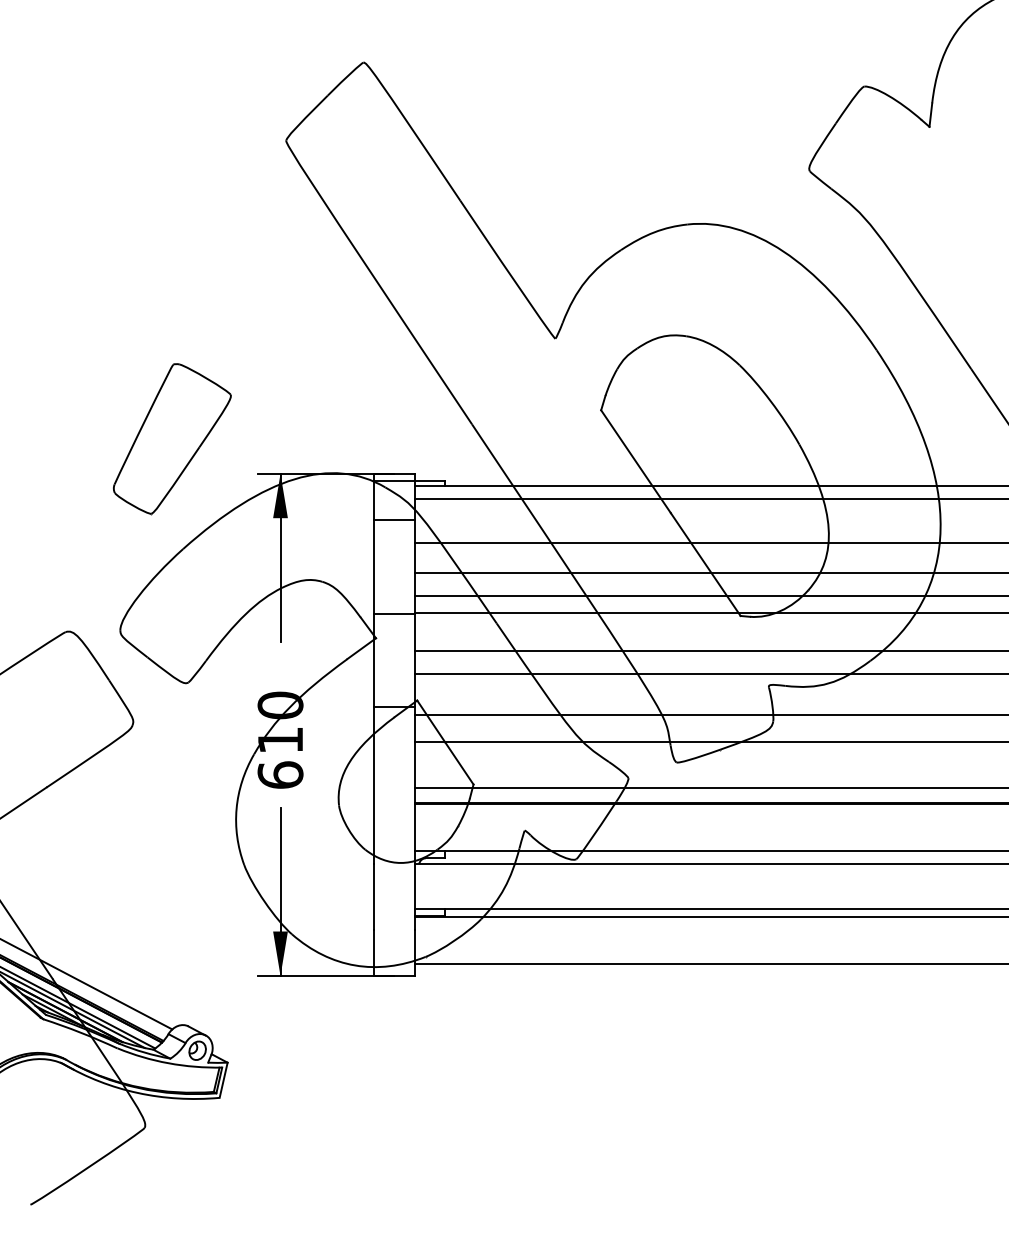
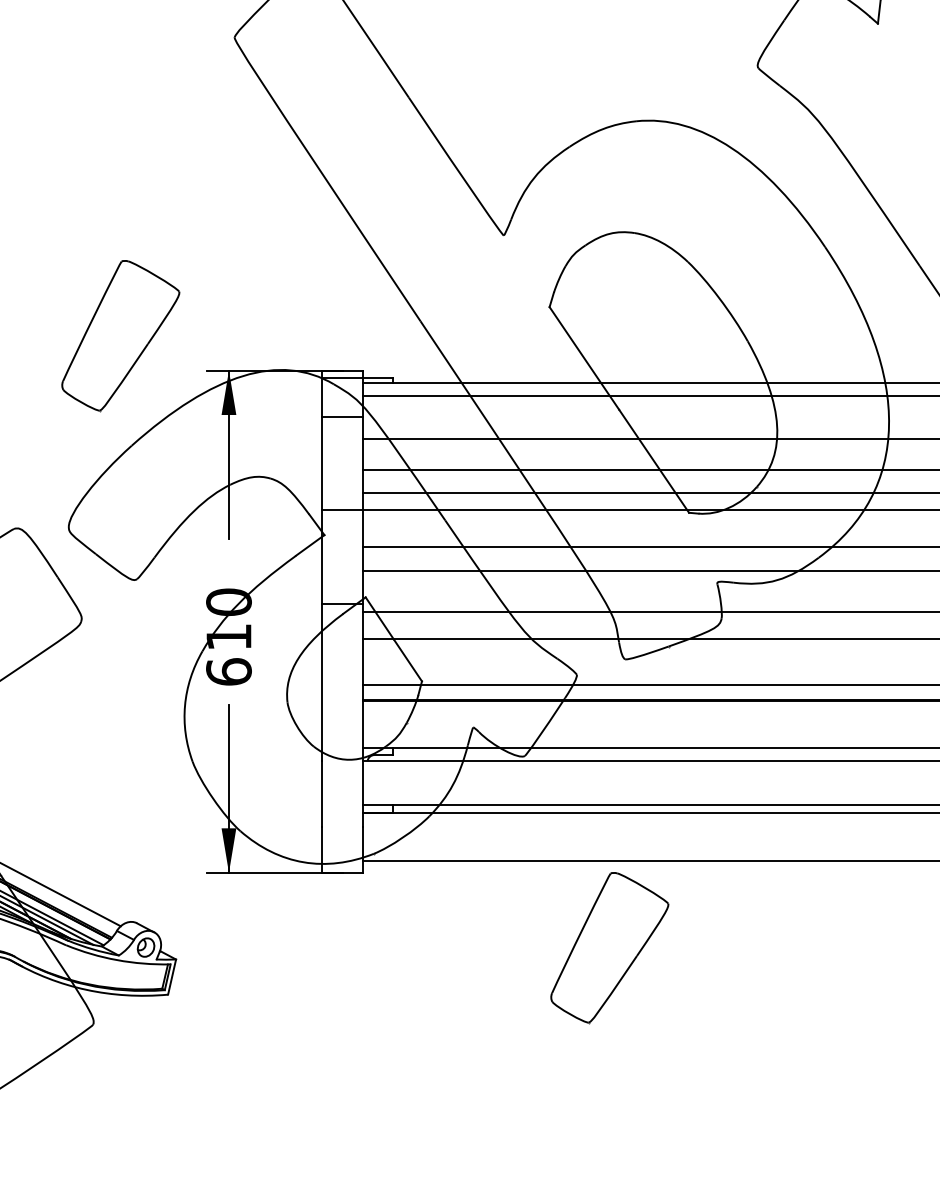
part: (661, 1051) -> (609, 948), added

